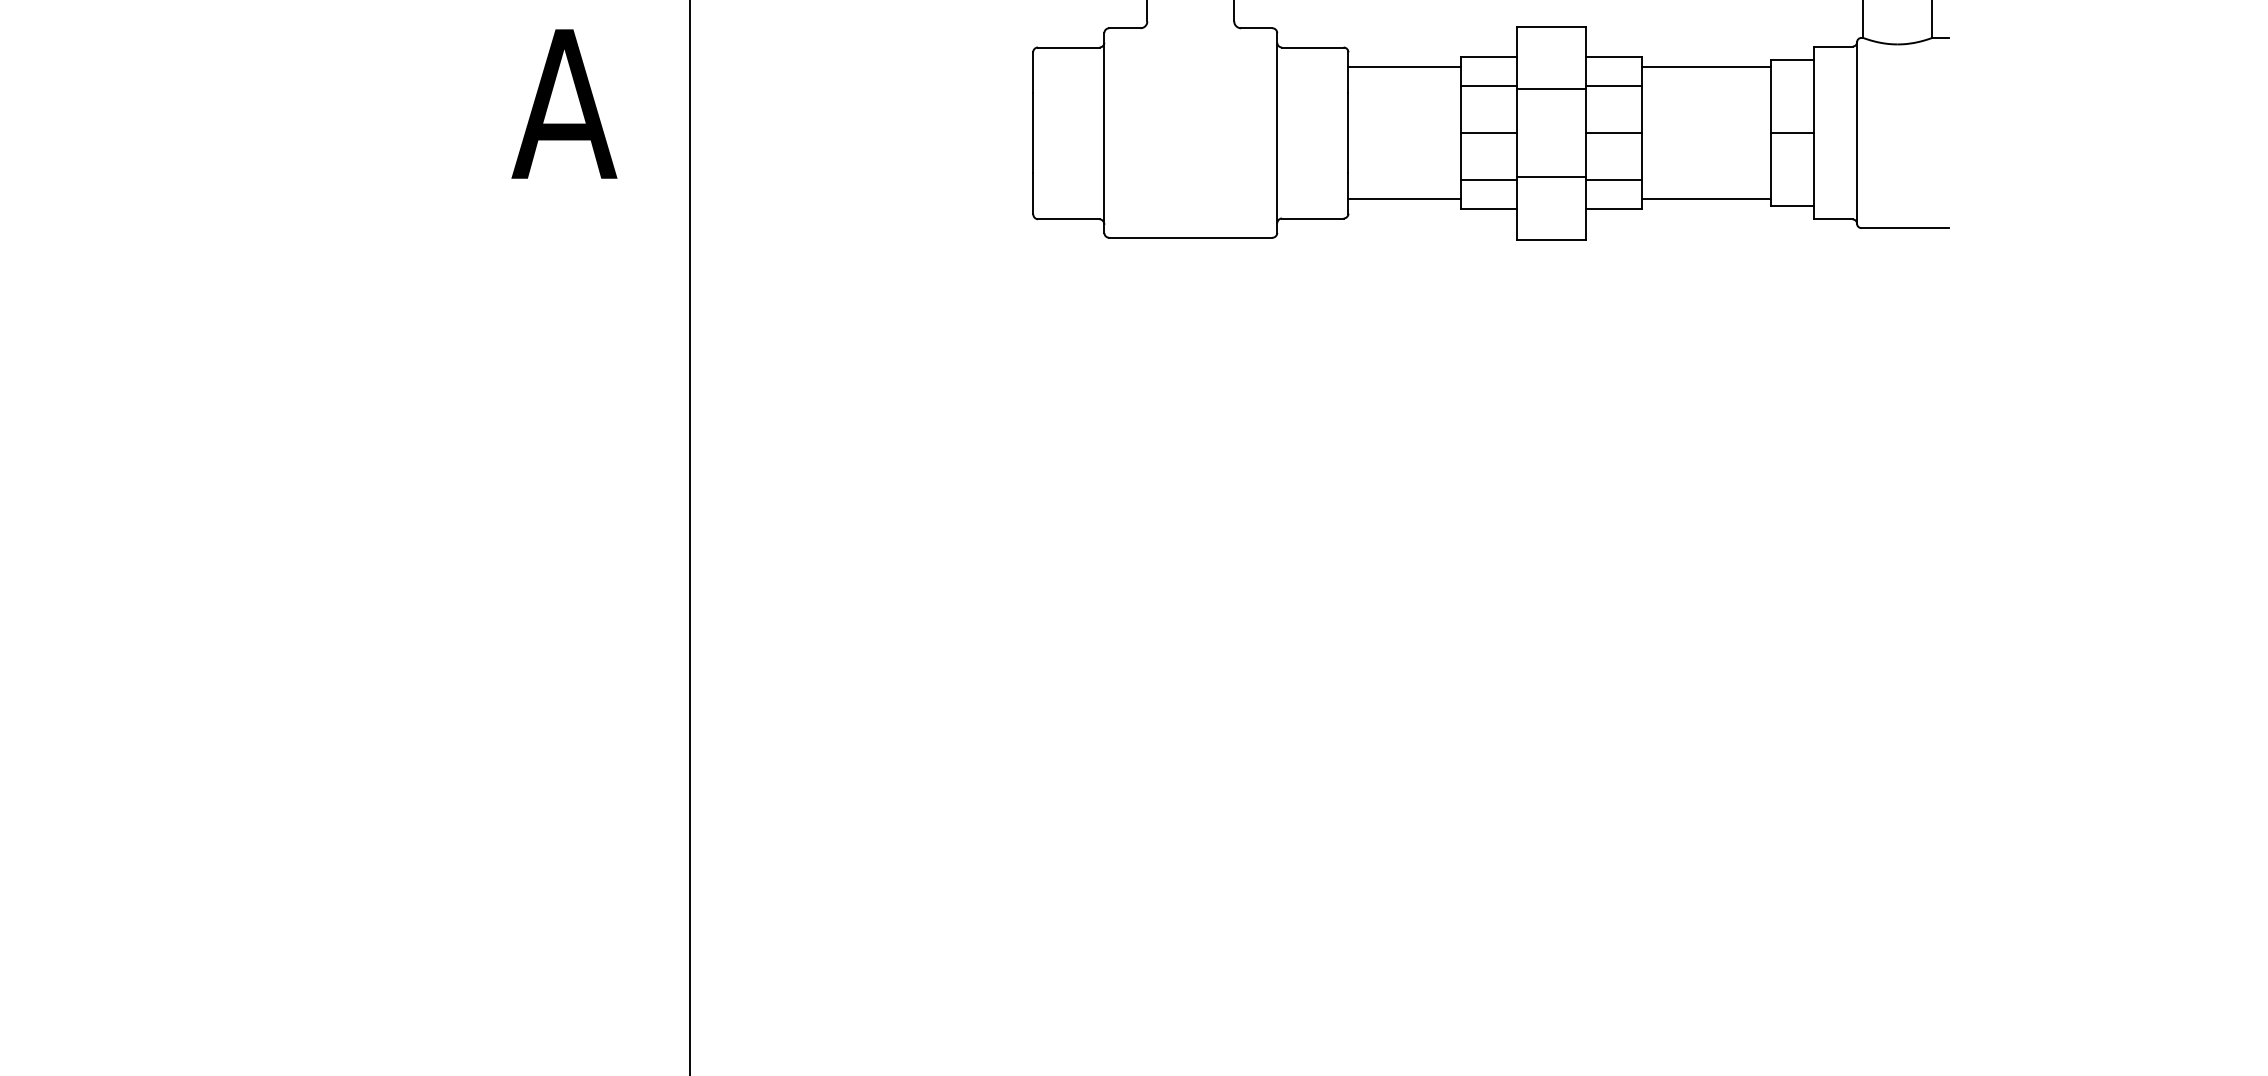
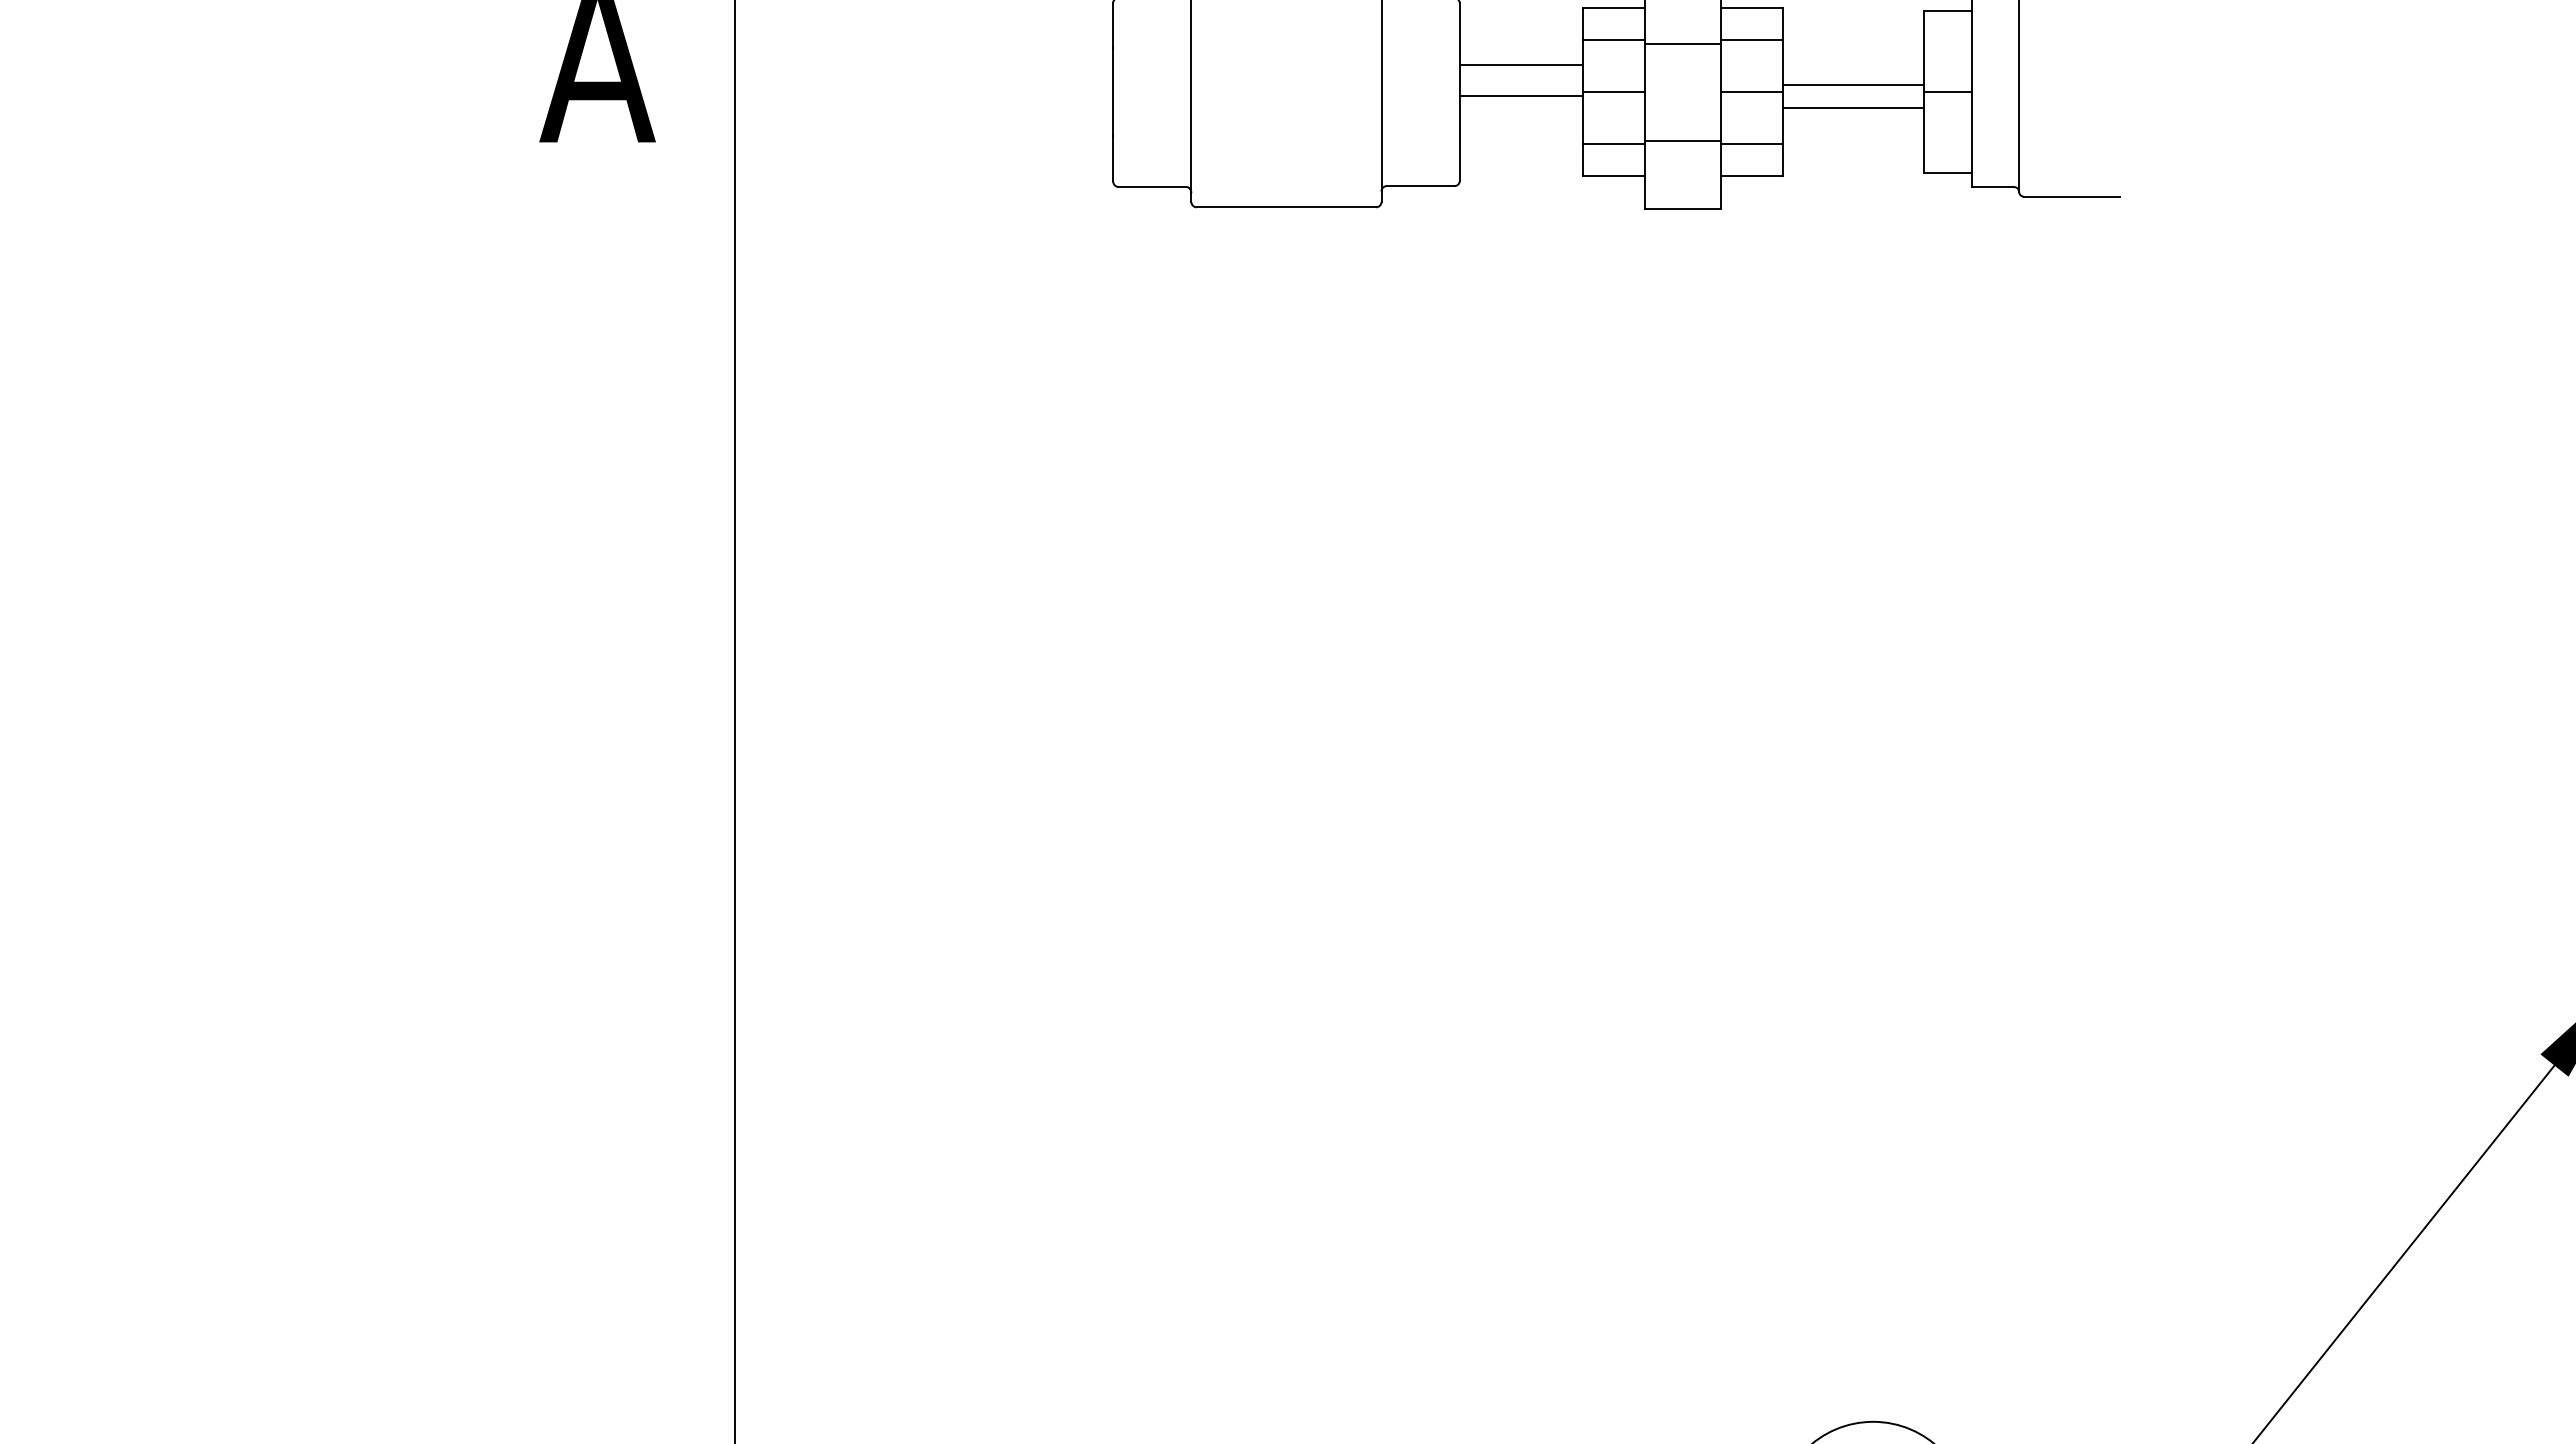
line: (1404, 67) -> (1521, 64), moved
line: (1706, 67) -> (1853, 84), moved
line: (1404, 198) -> (1521, 96), moved
line: (1706, 198) -> (1853, 108), moved

